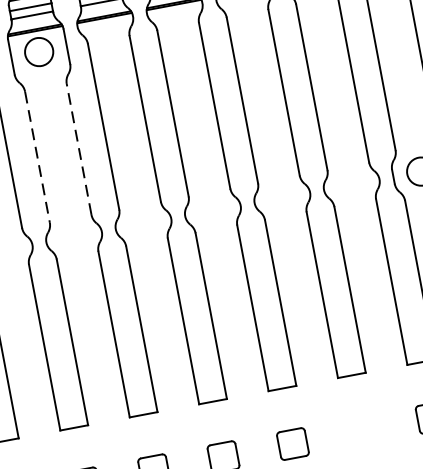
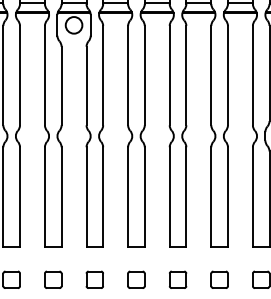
line: (78, 148) -> (86, 85), dashed -> solid
line: (37, 158) -> (61, 86), dashed -> solid
part: (362, 430) -> (219, 279), added

